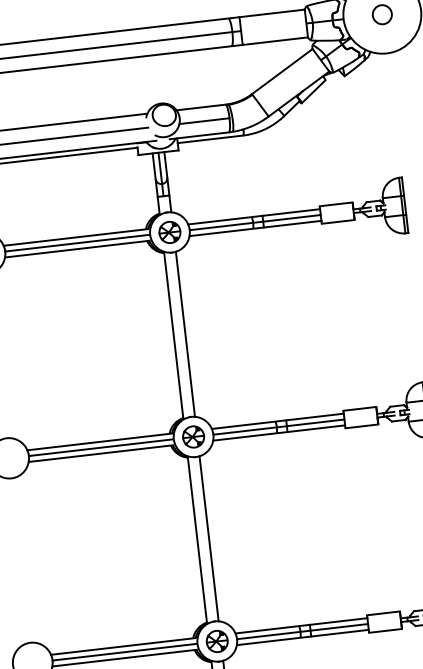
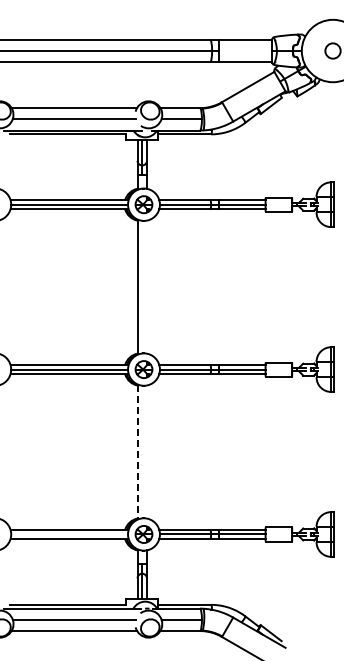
line: (184, 333) -> (146, 286), removed
line: (208, 538) -> (146, 451), removed
line: (197, 540) -> (137, 452), solid -> dashed
line: (124, 652) -> (69, 534), removed

